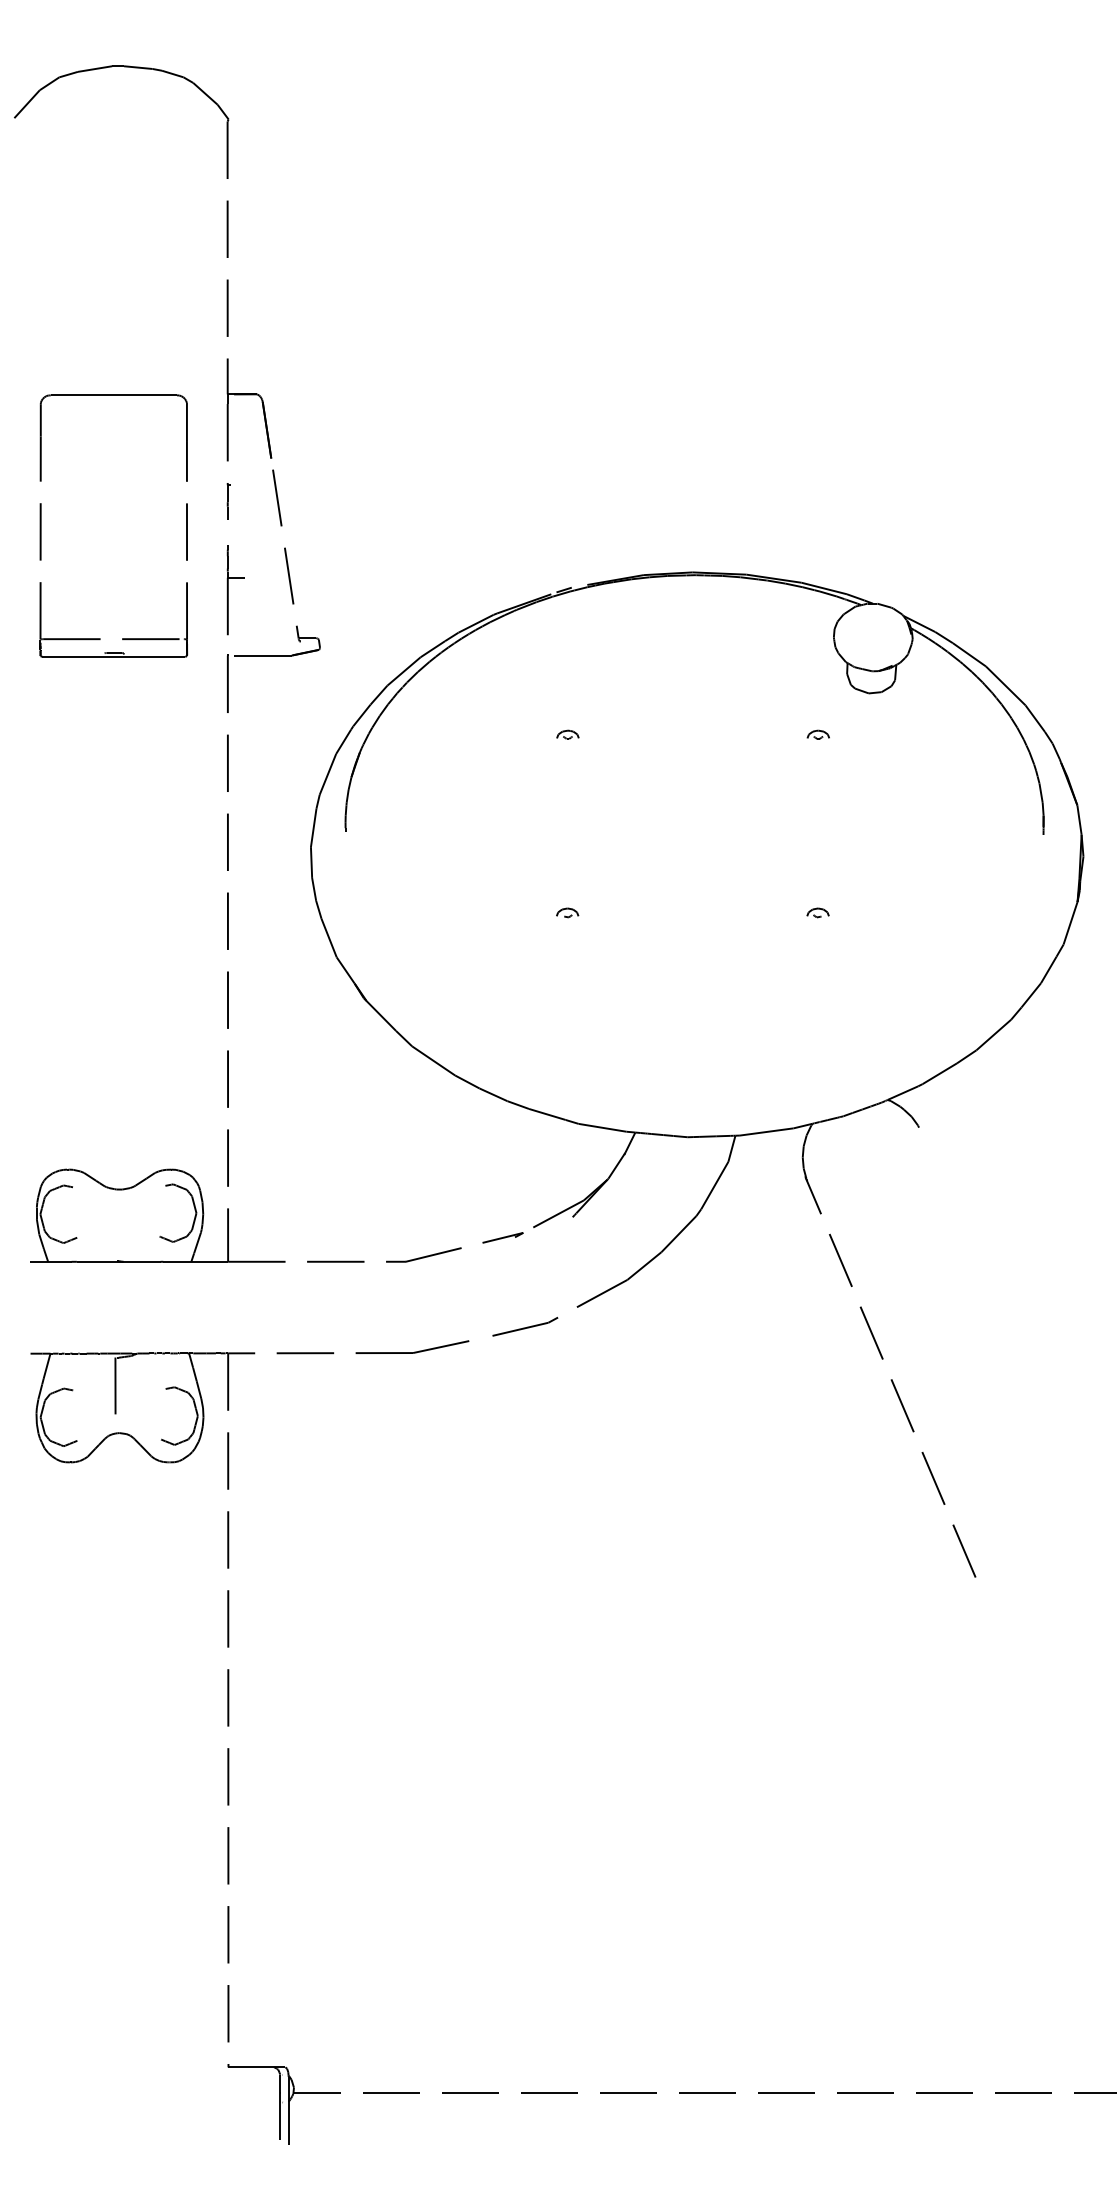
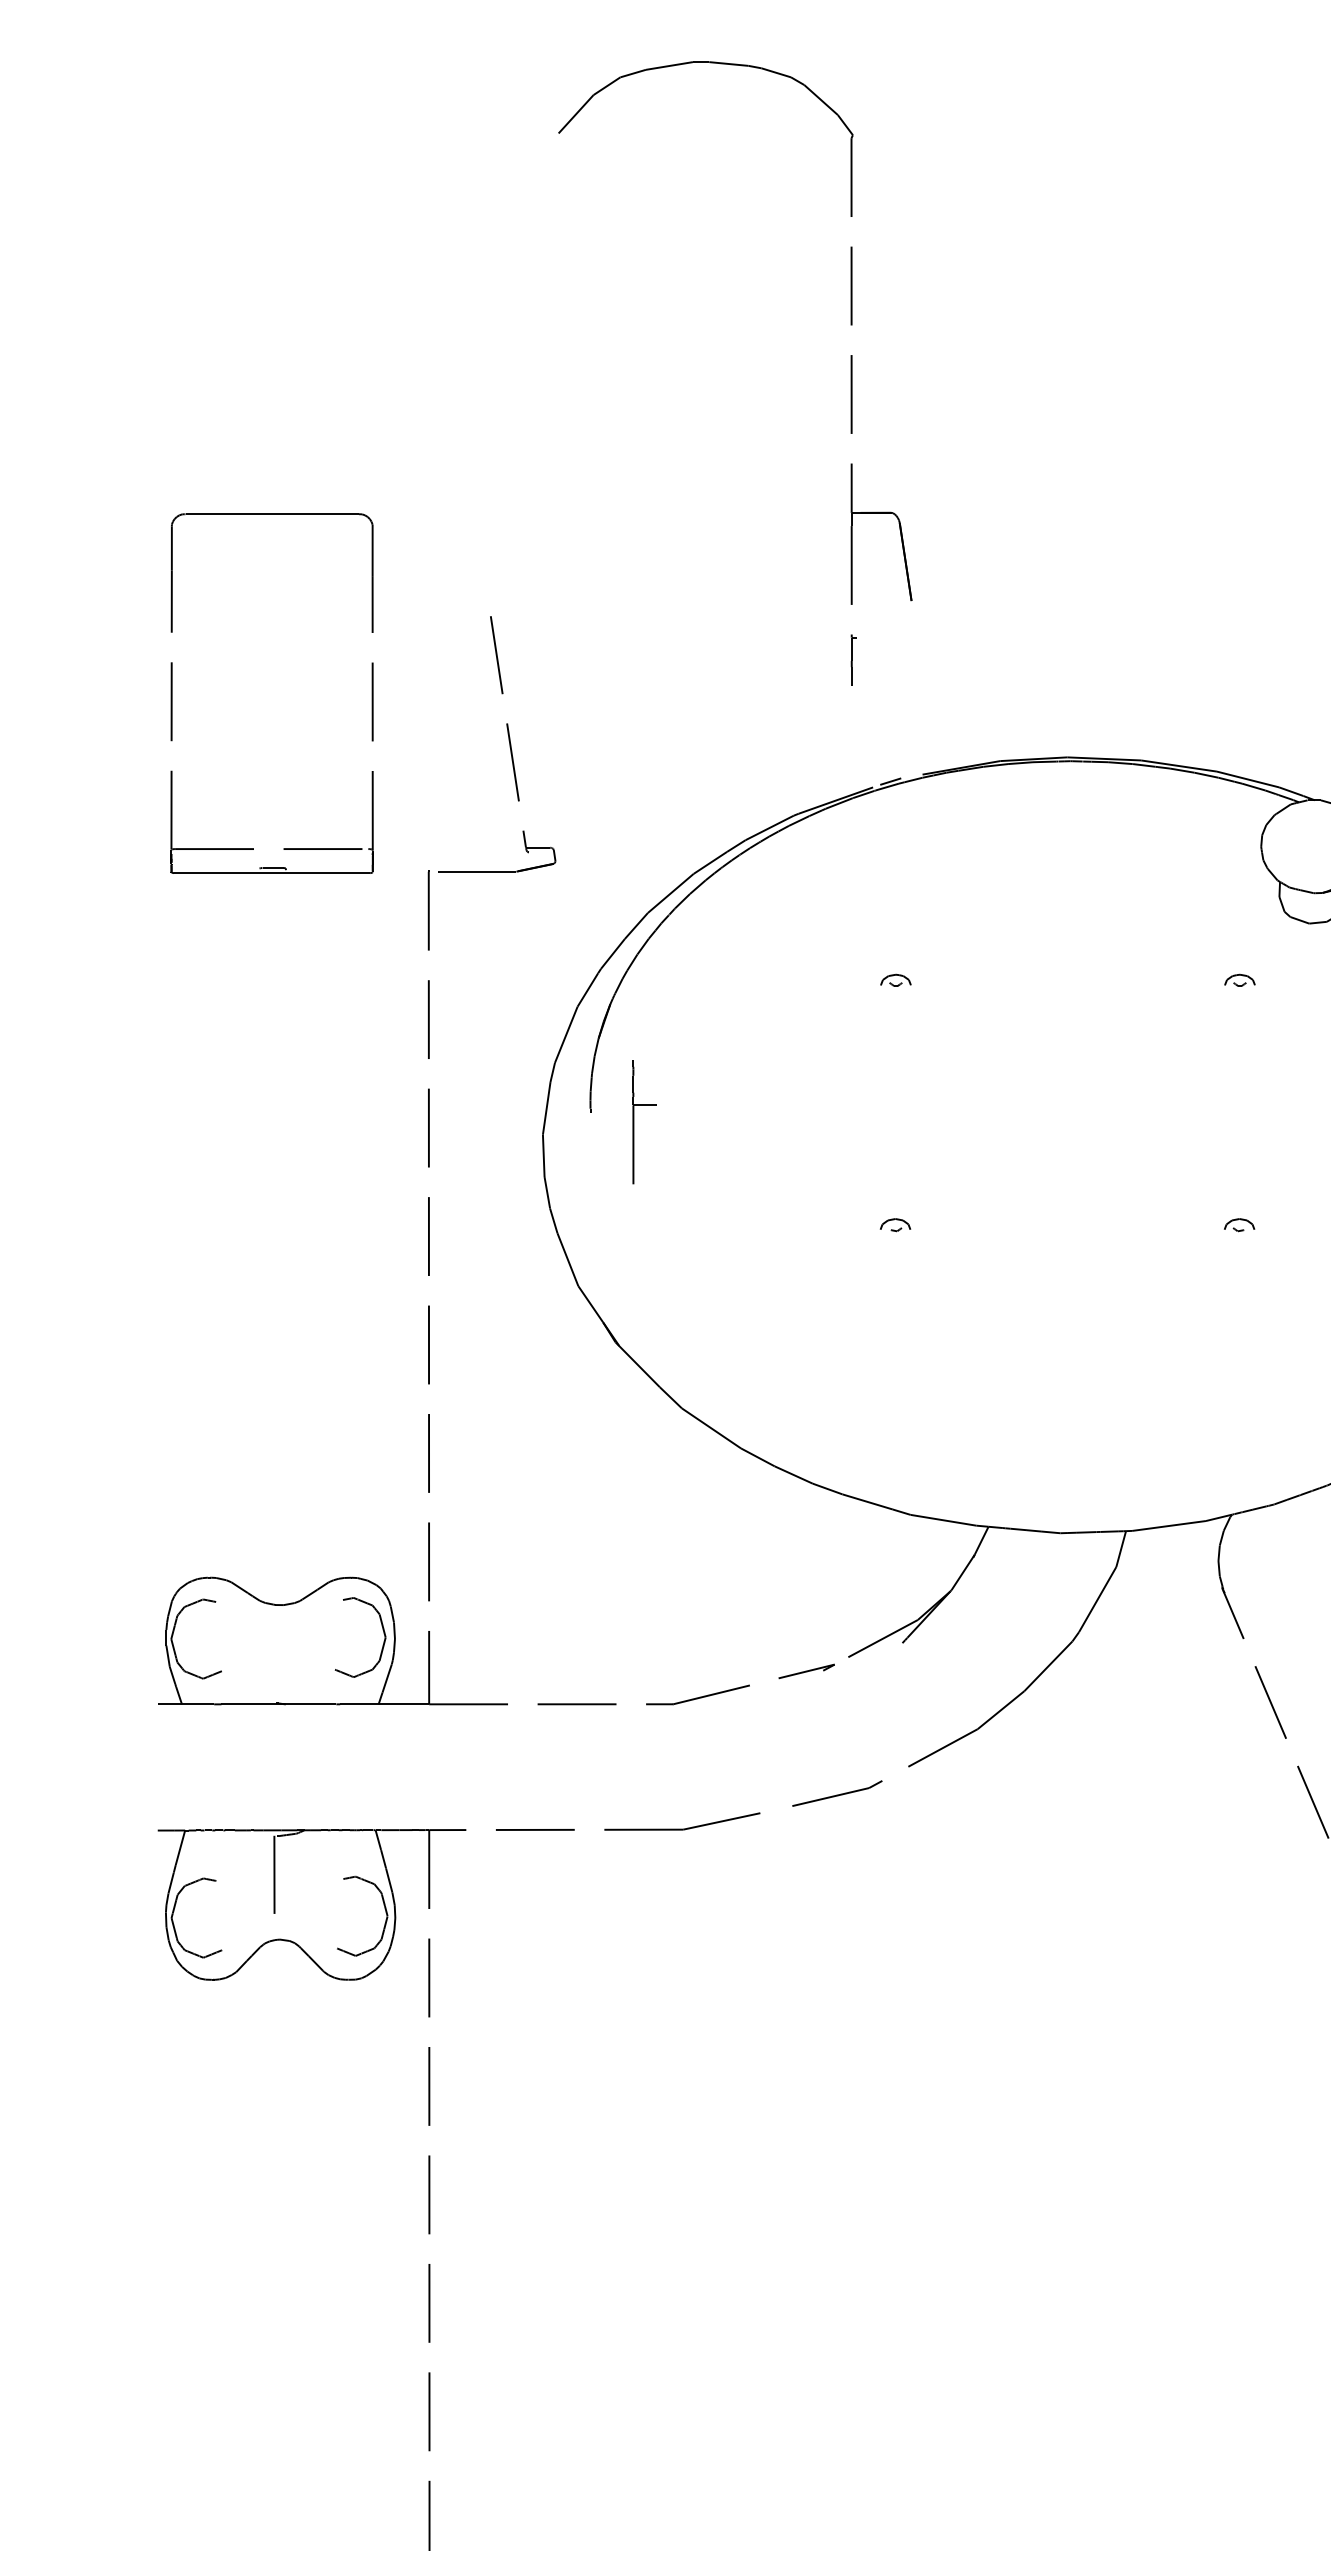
part: (226, 292) -> (850, 372), moved
part: (228, 590) -> (634, 1122), moved

